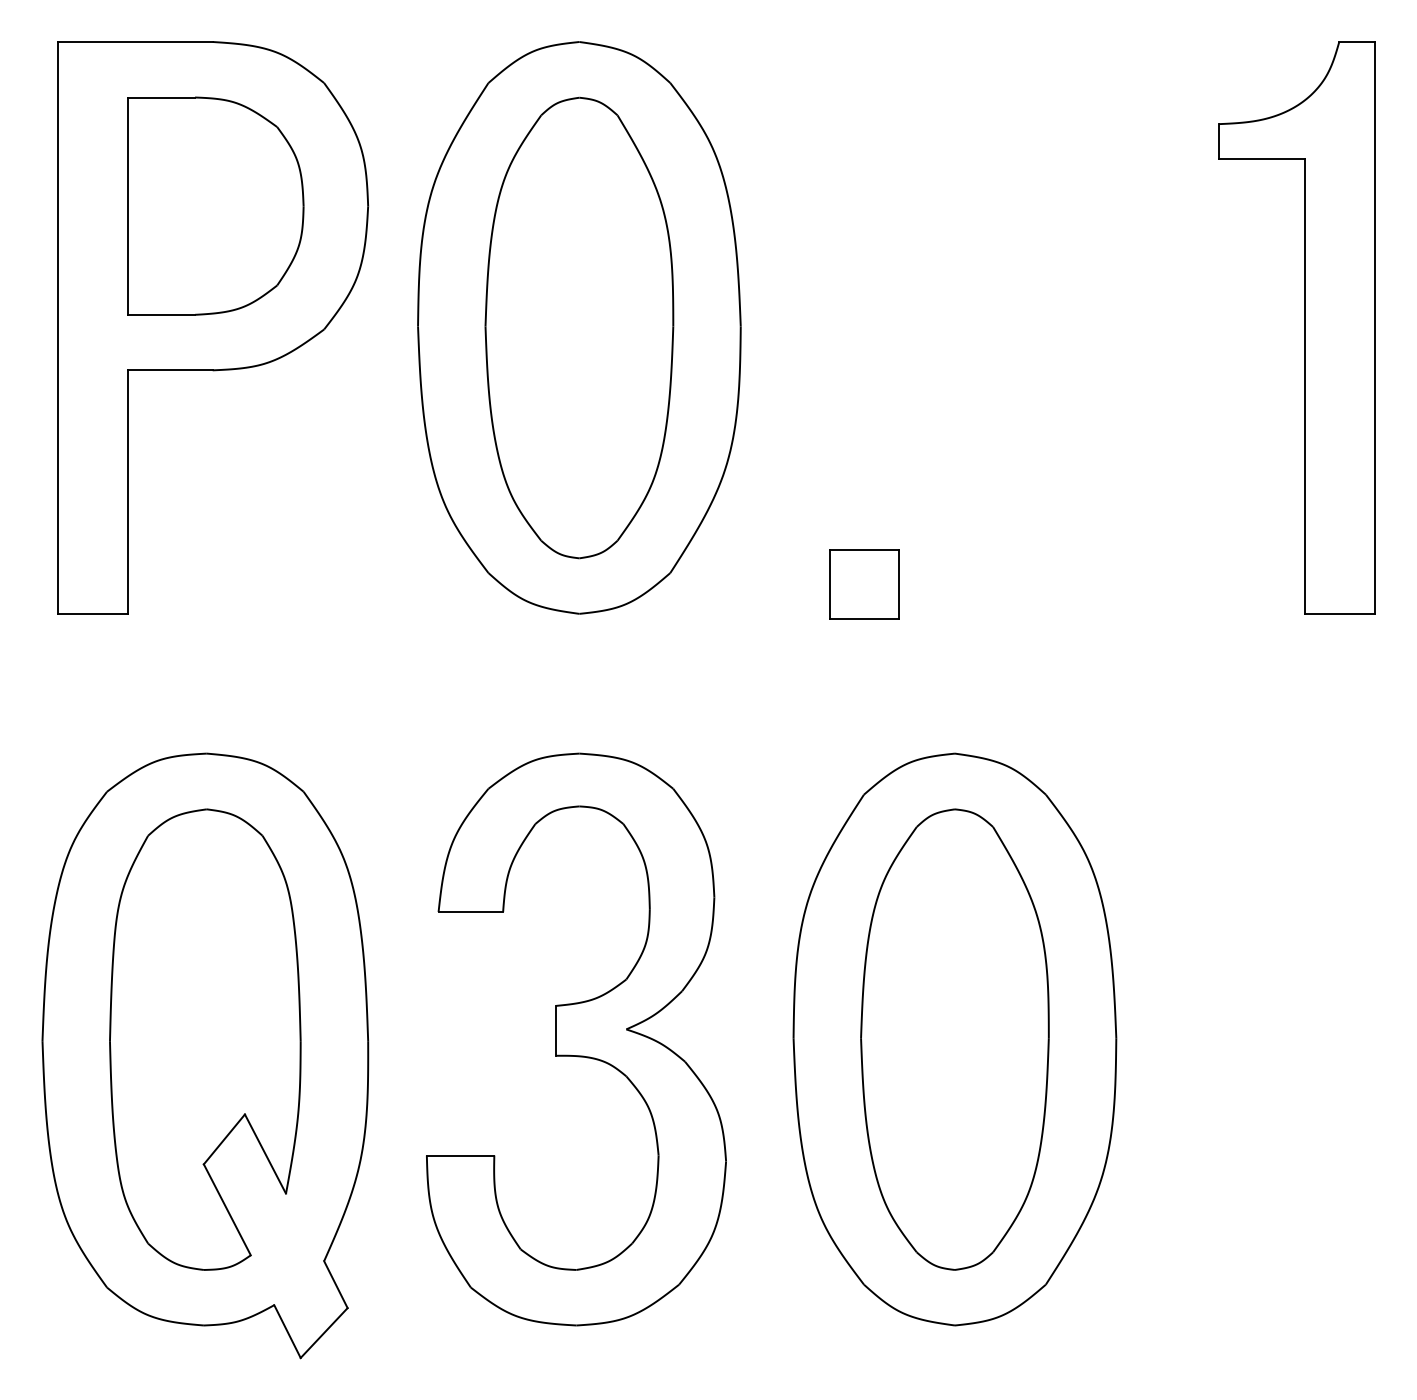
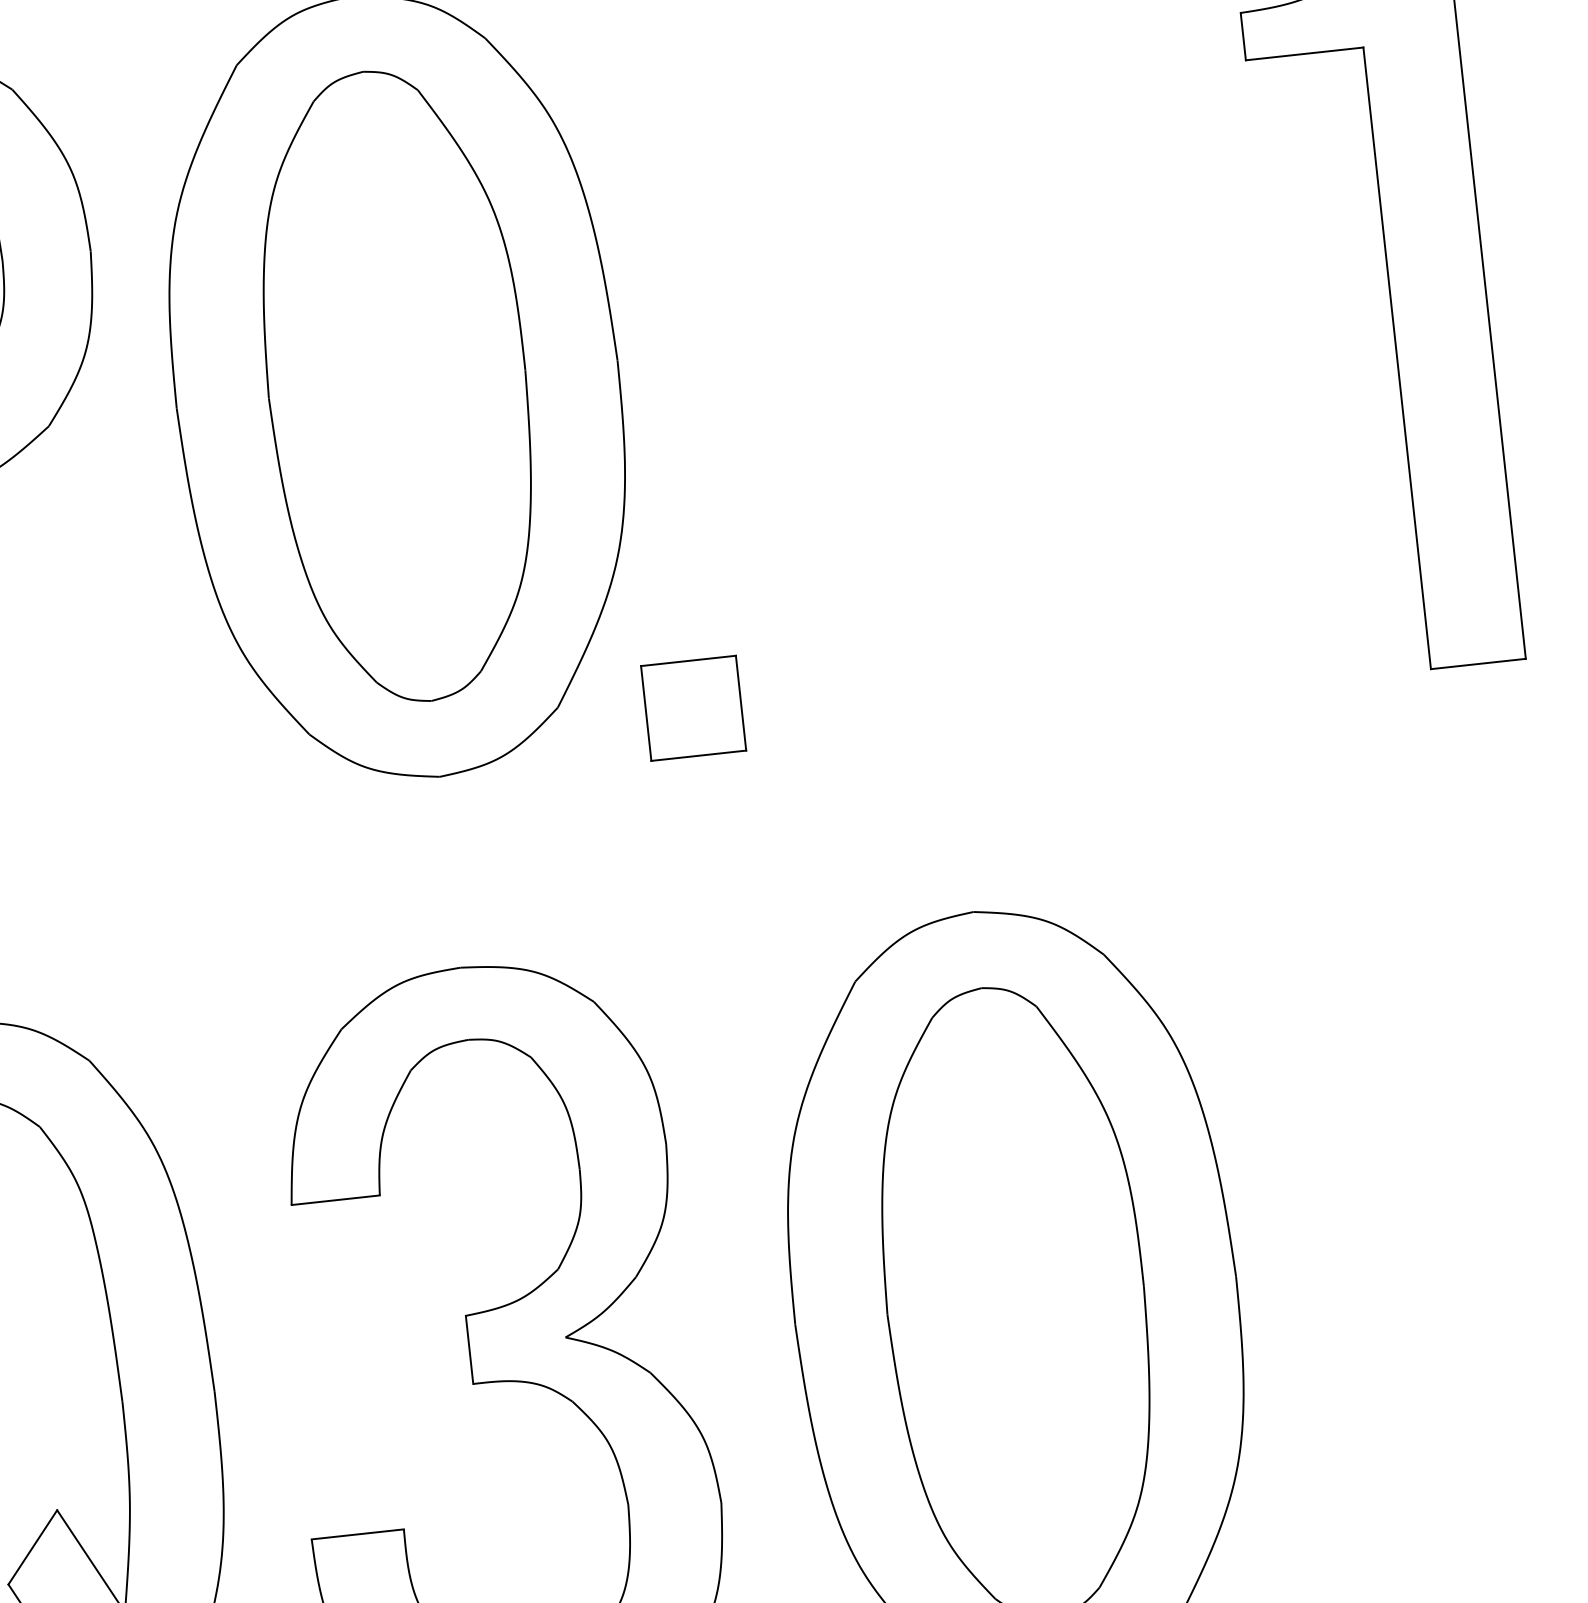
part: (864, 584) -> (693, 708), moved

